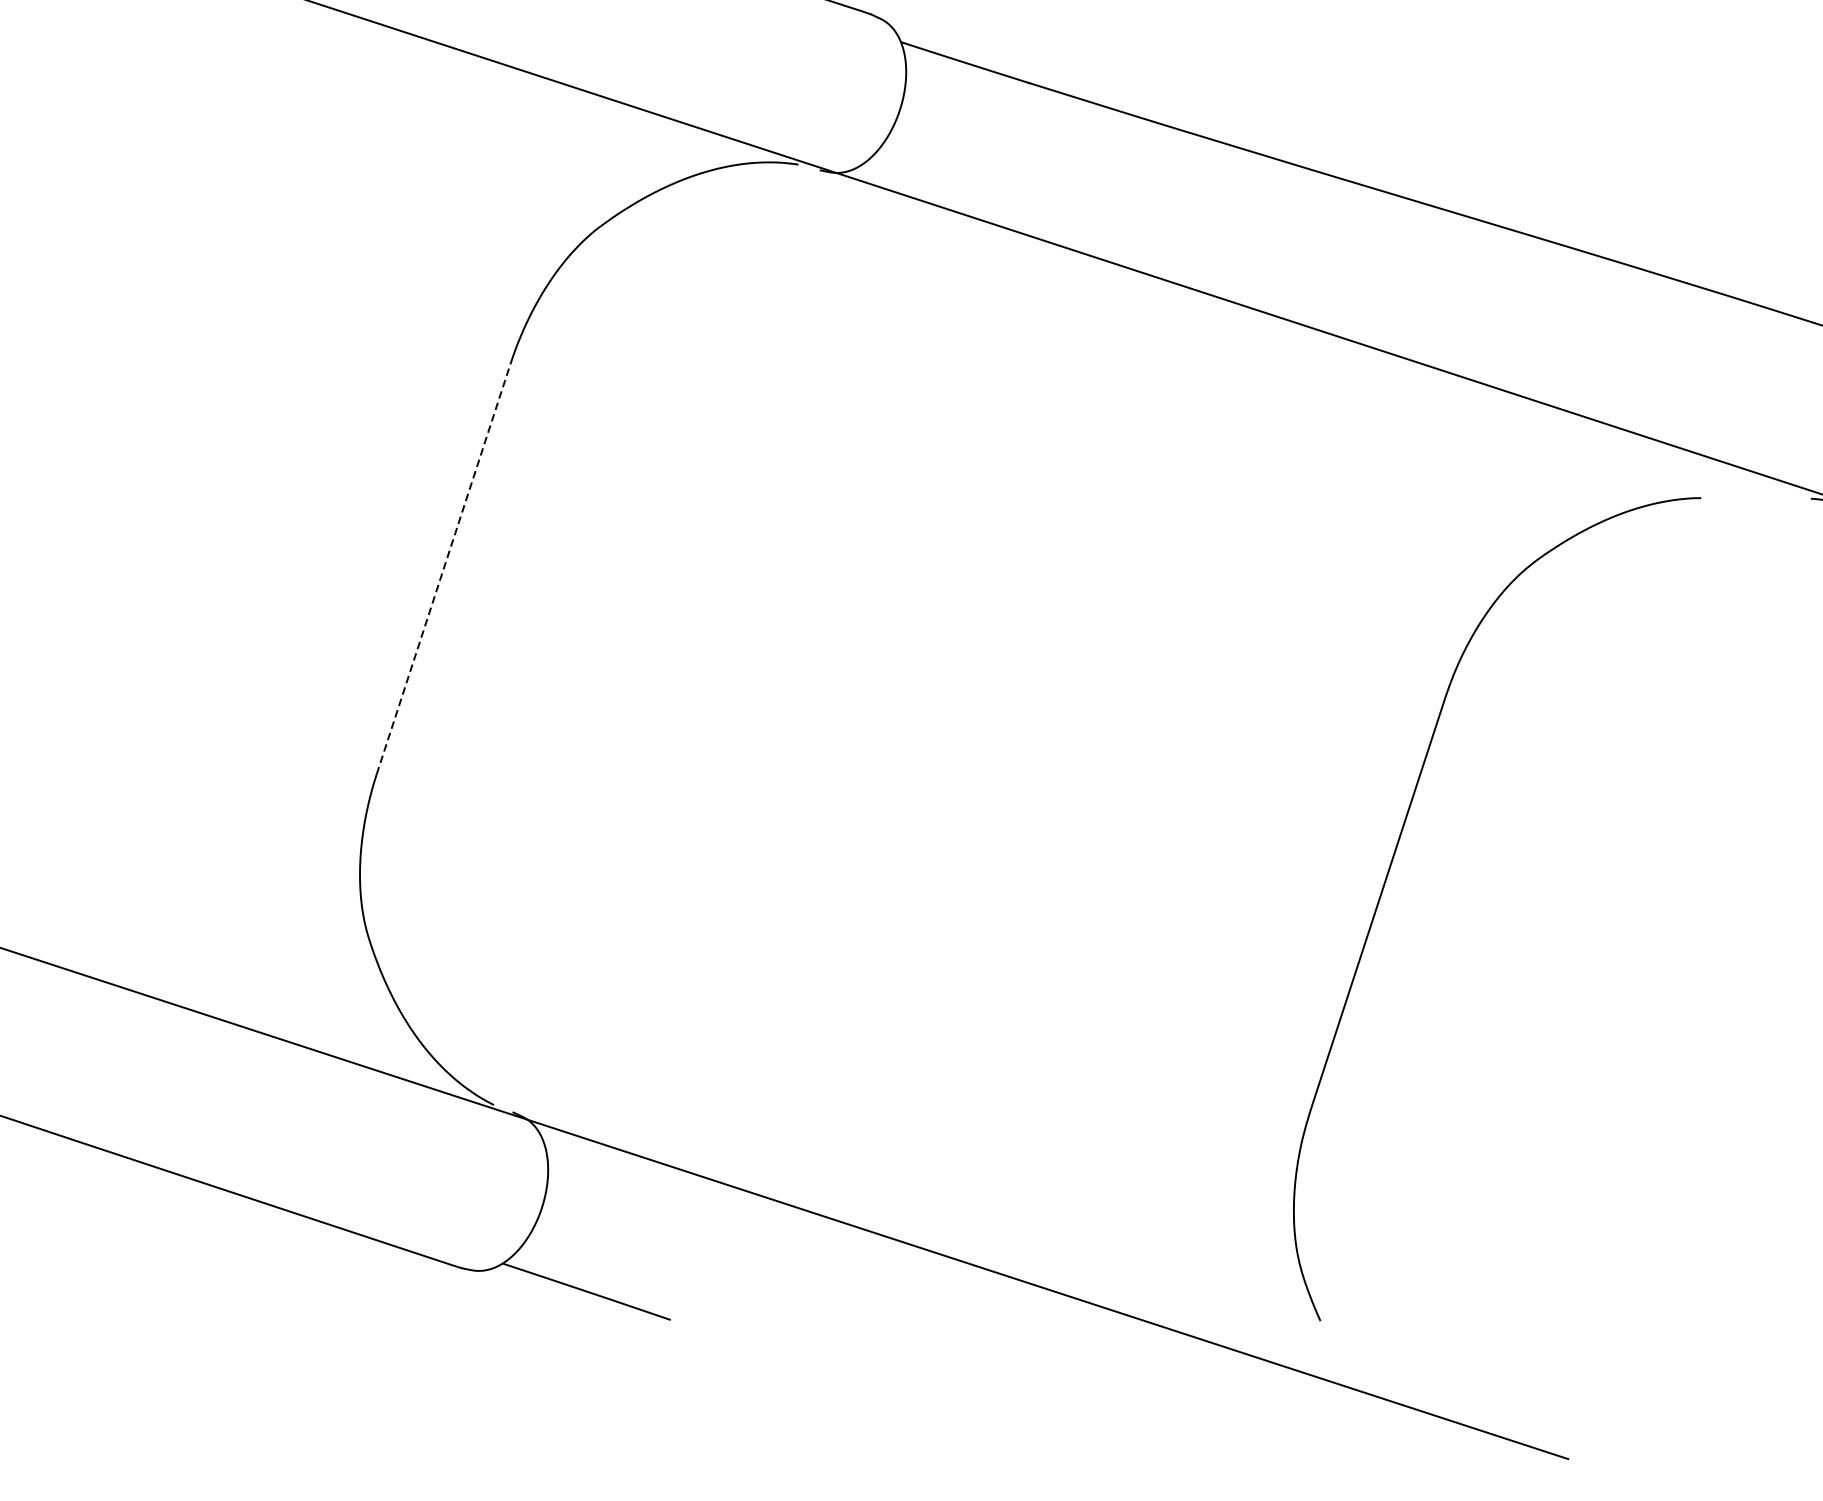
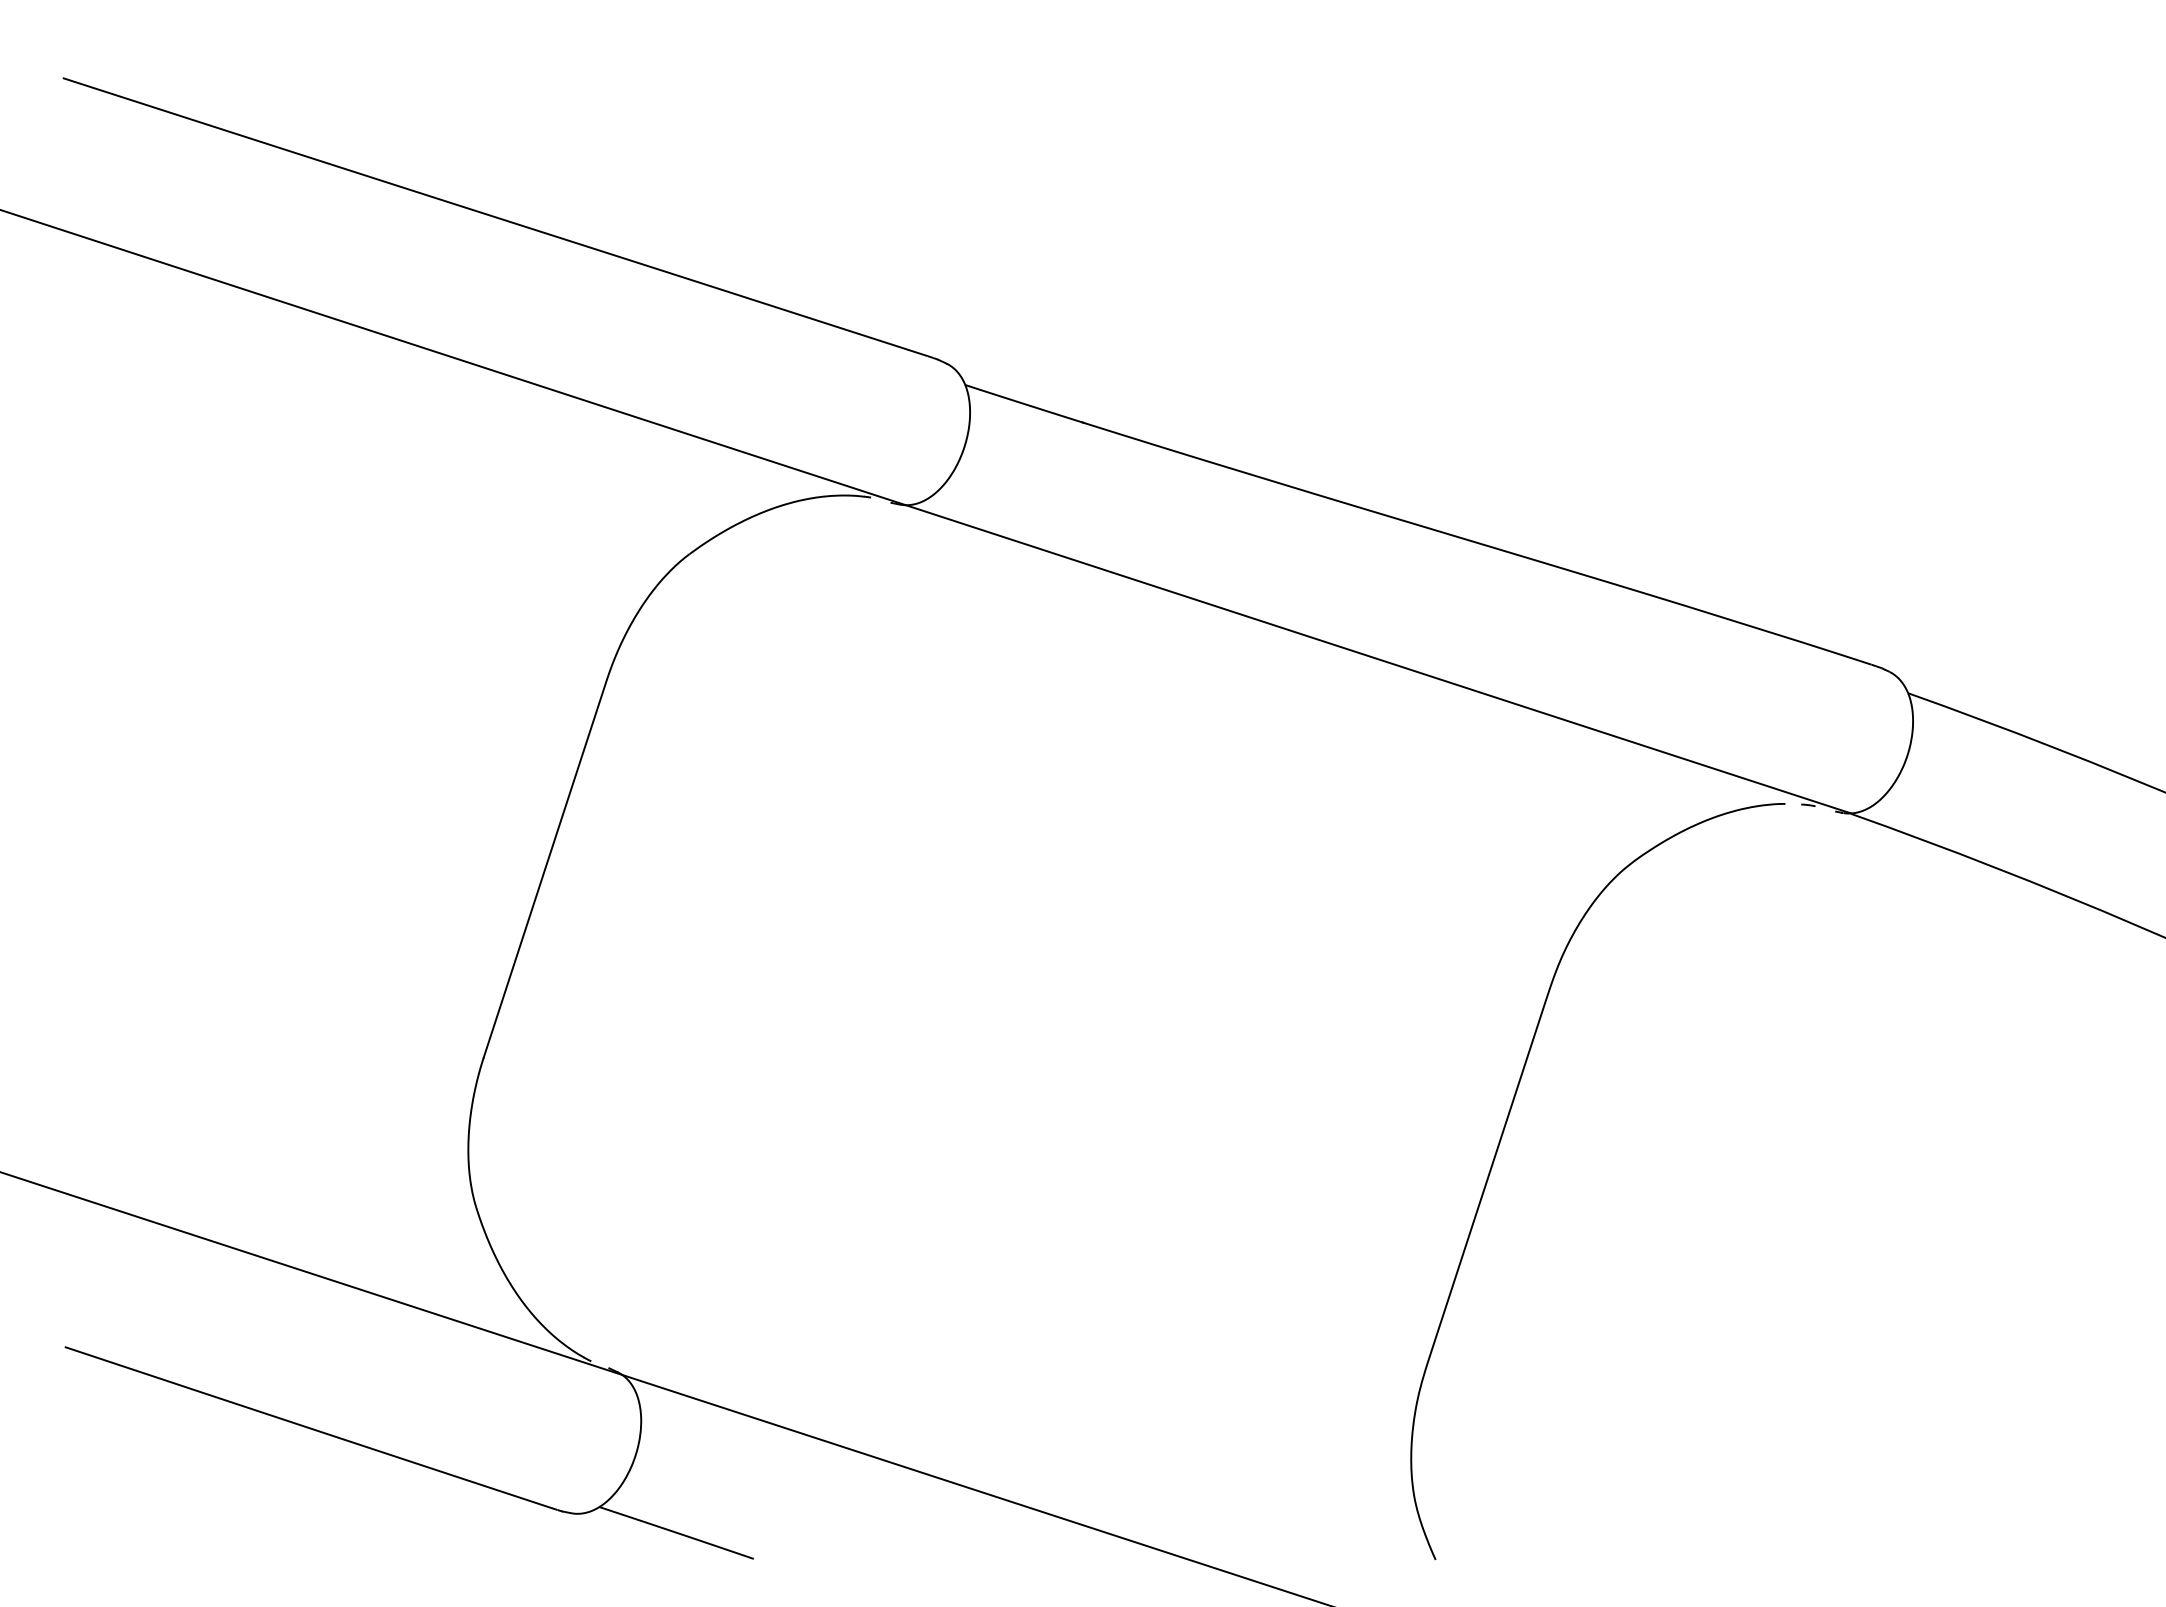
line: (443, 568) -> (545, 868), dashed -> solid
curve: (1388, 874) -> (1498, 1149), moved

